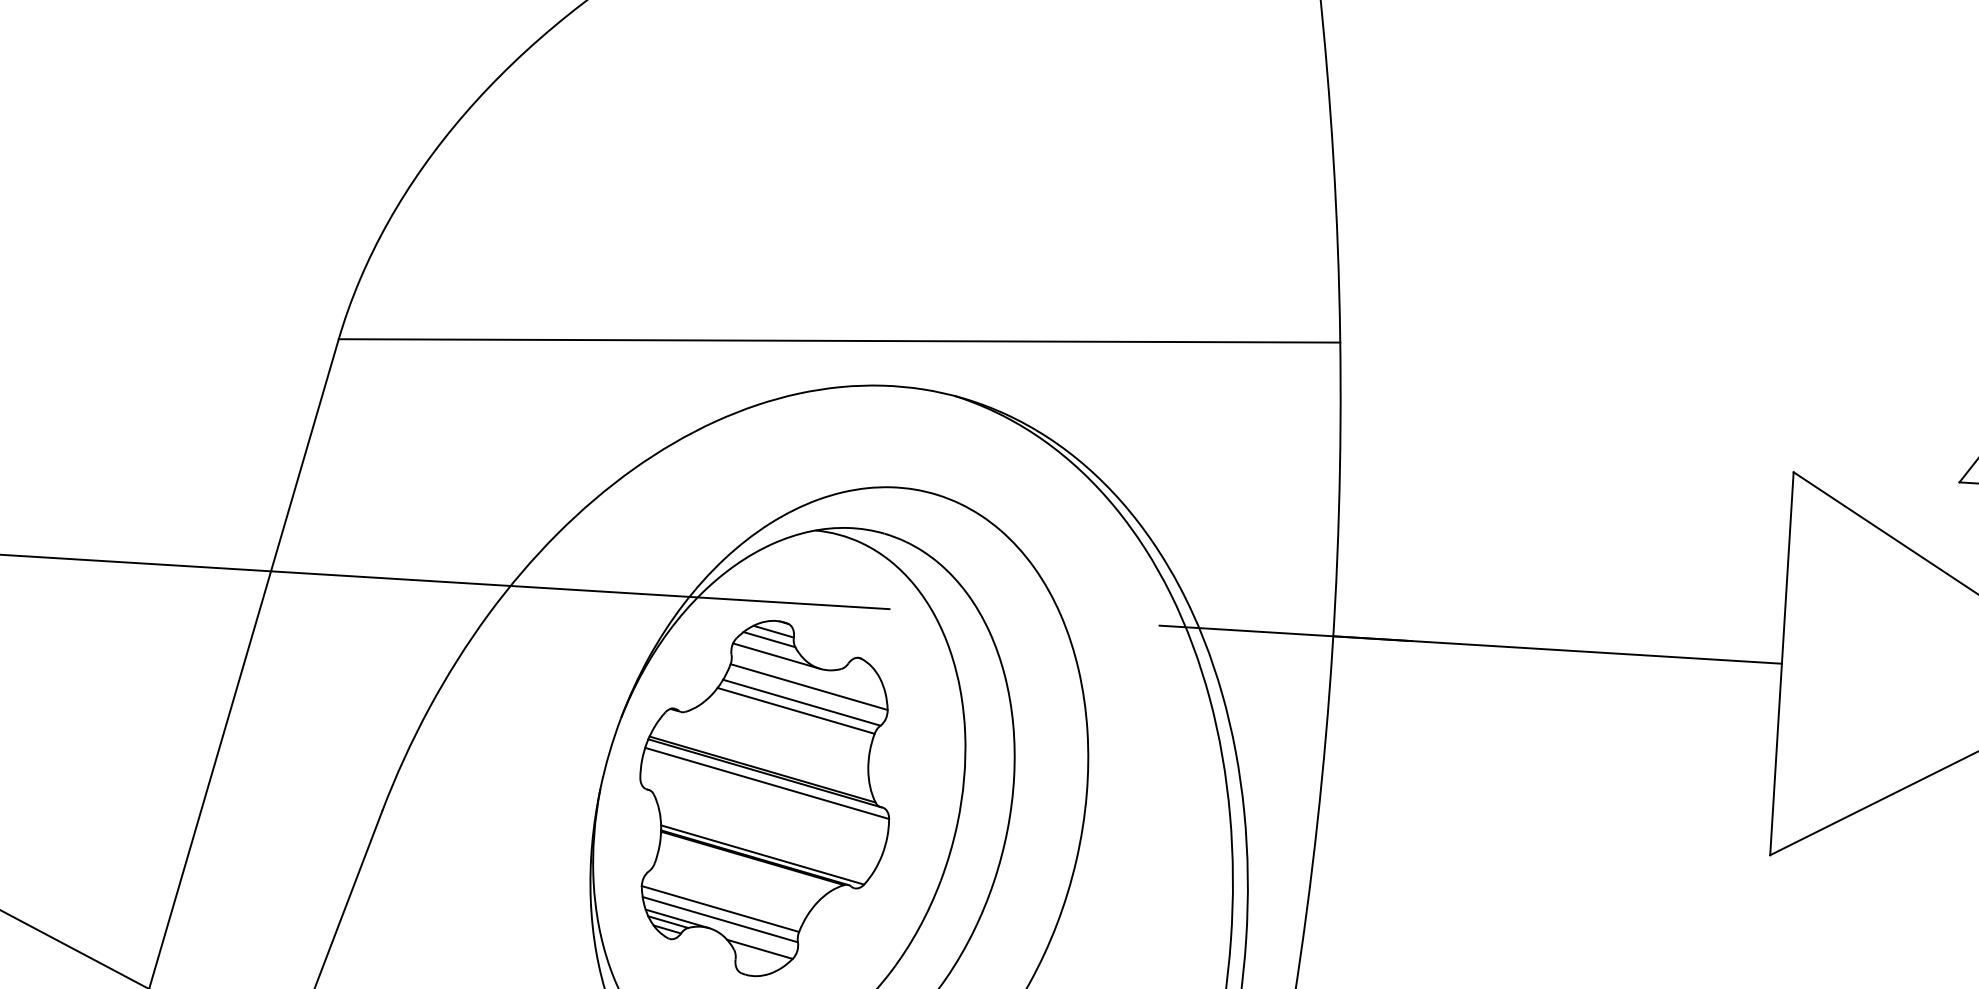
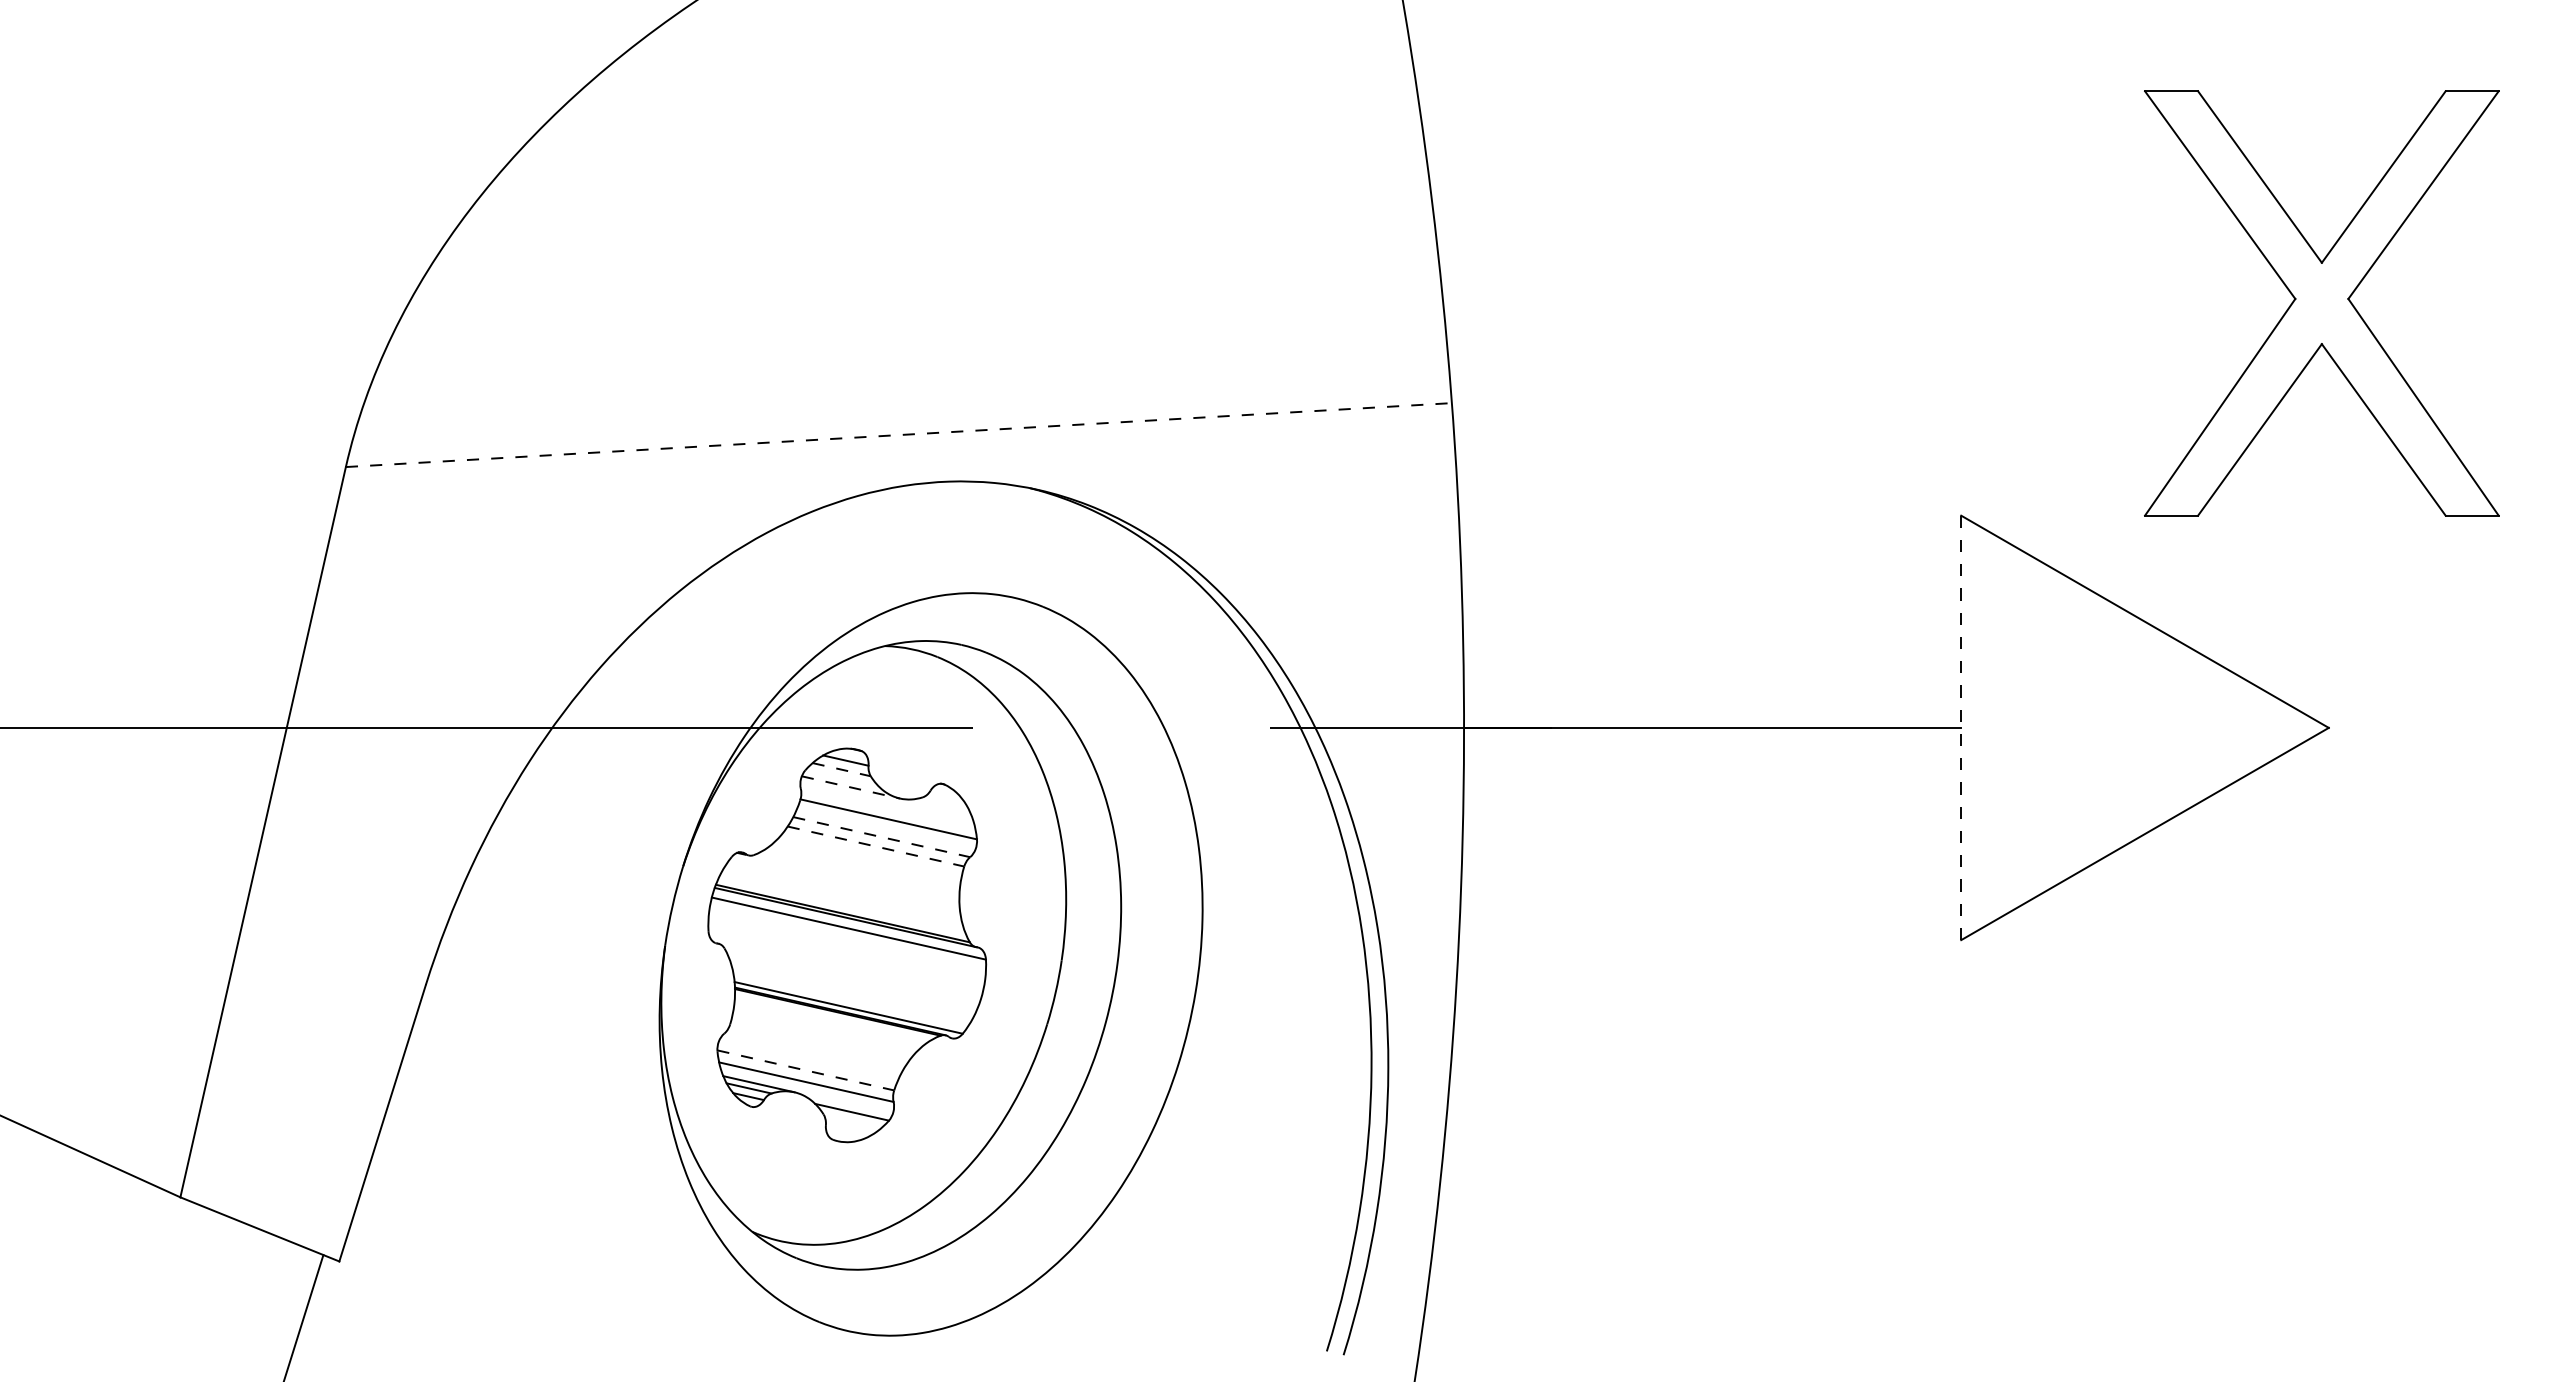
line: (839, 341) -> (898, 435), solid -> dashed
line: (769, 639) -> (841, 769), solid -> dashed
line: (777, 656) -> (851, 787), solid -> dashed
line: (1782, 664) -> (1961, 728), solid -> dashed
line: (801, 703) -> (881, 837), solid -> dashed
line: (795, 710) -> (875, 846), solid -> dashed
line: (720, 909) -> (805, 1070), solid -> dashed

